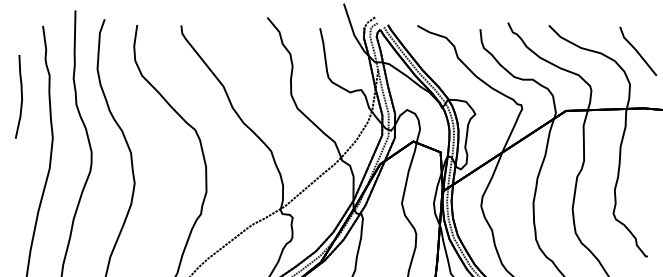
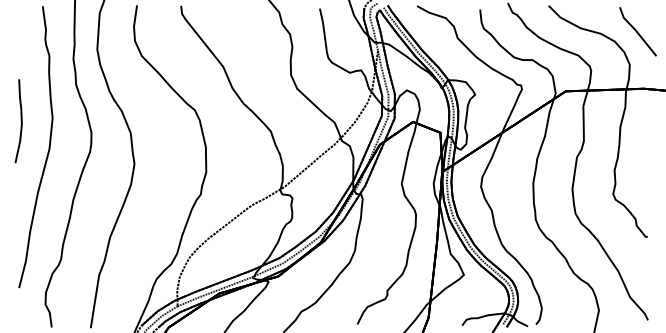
curve: (20, 97) -> (20, 121), moved

